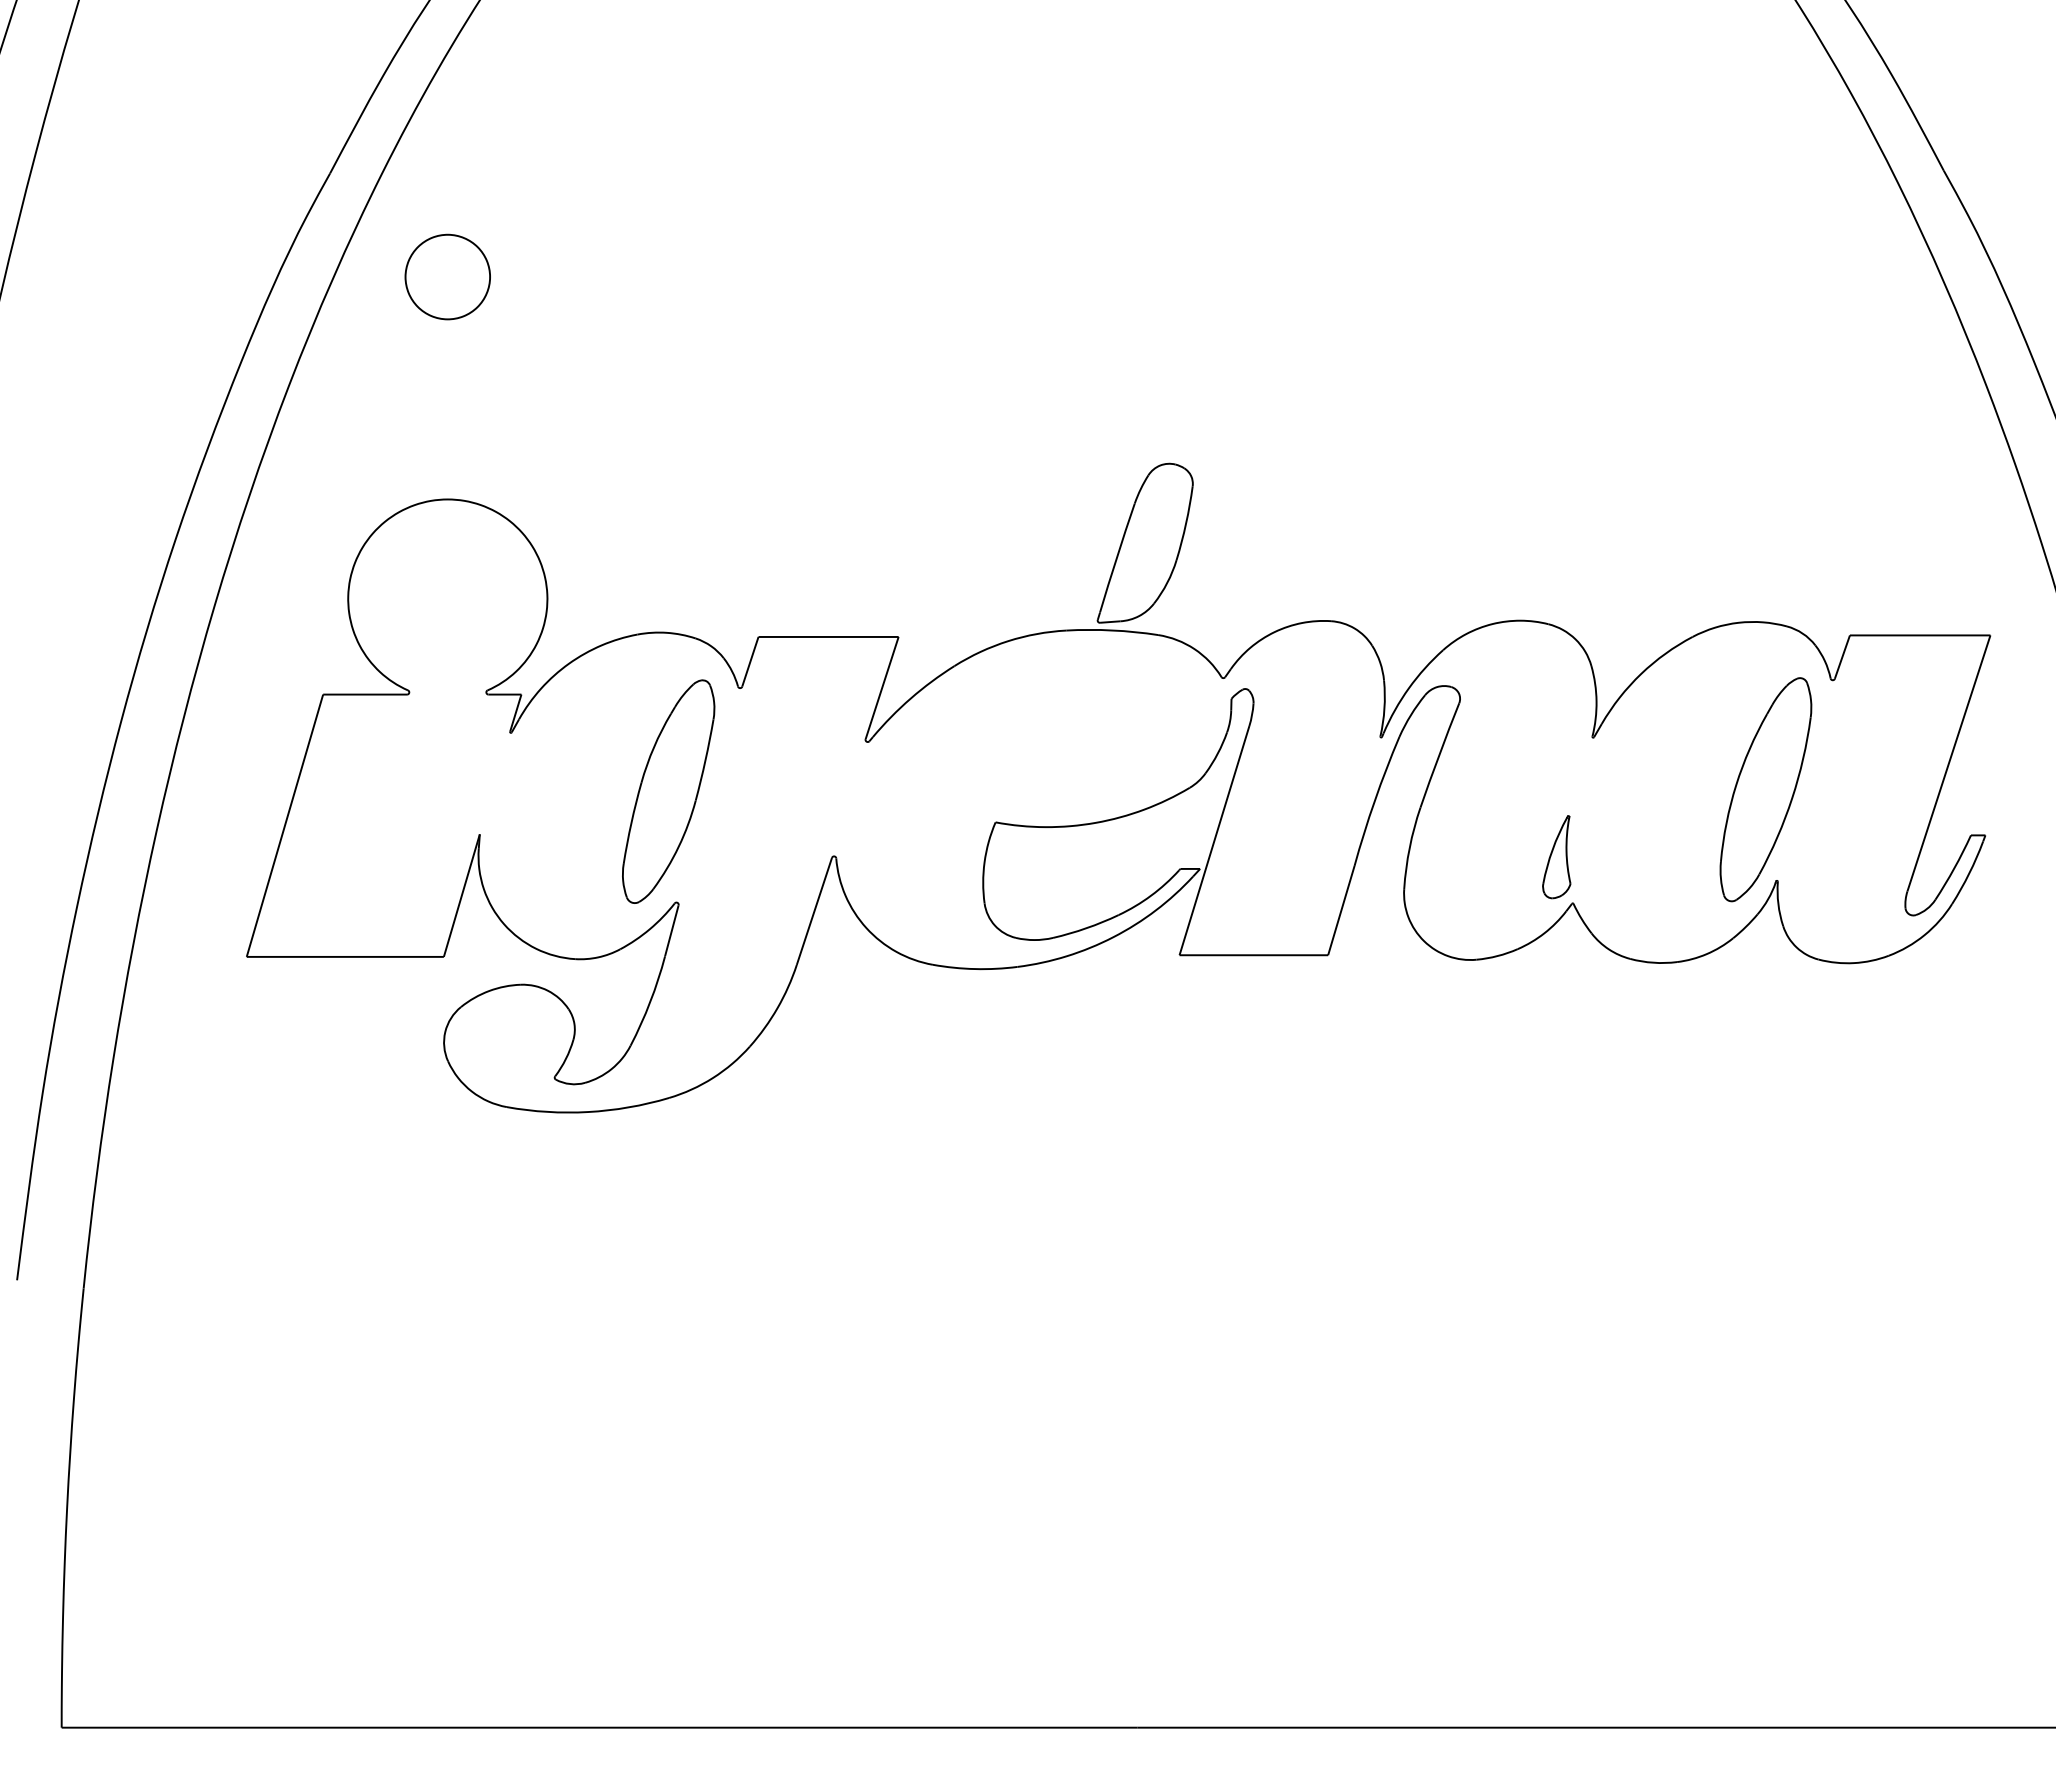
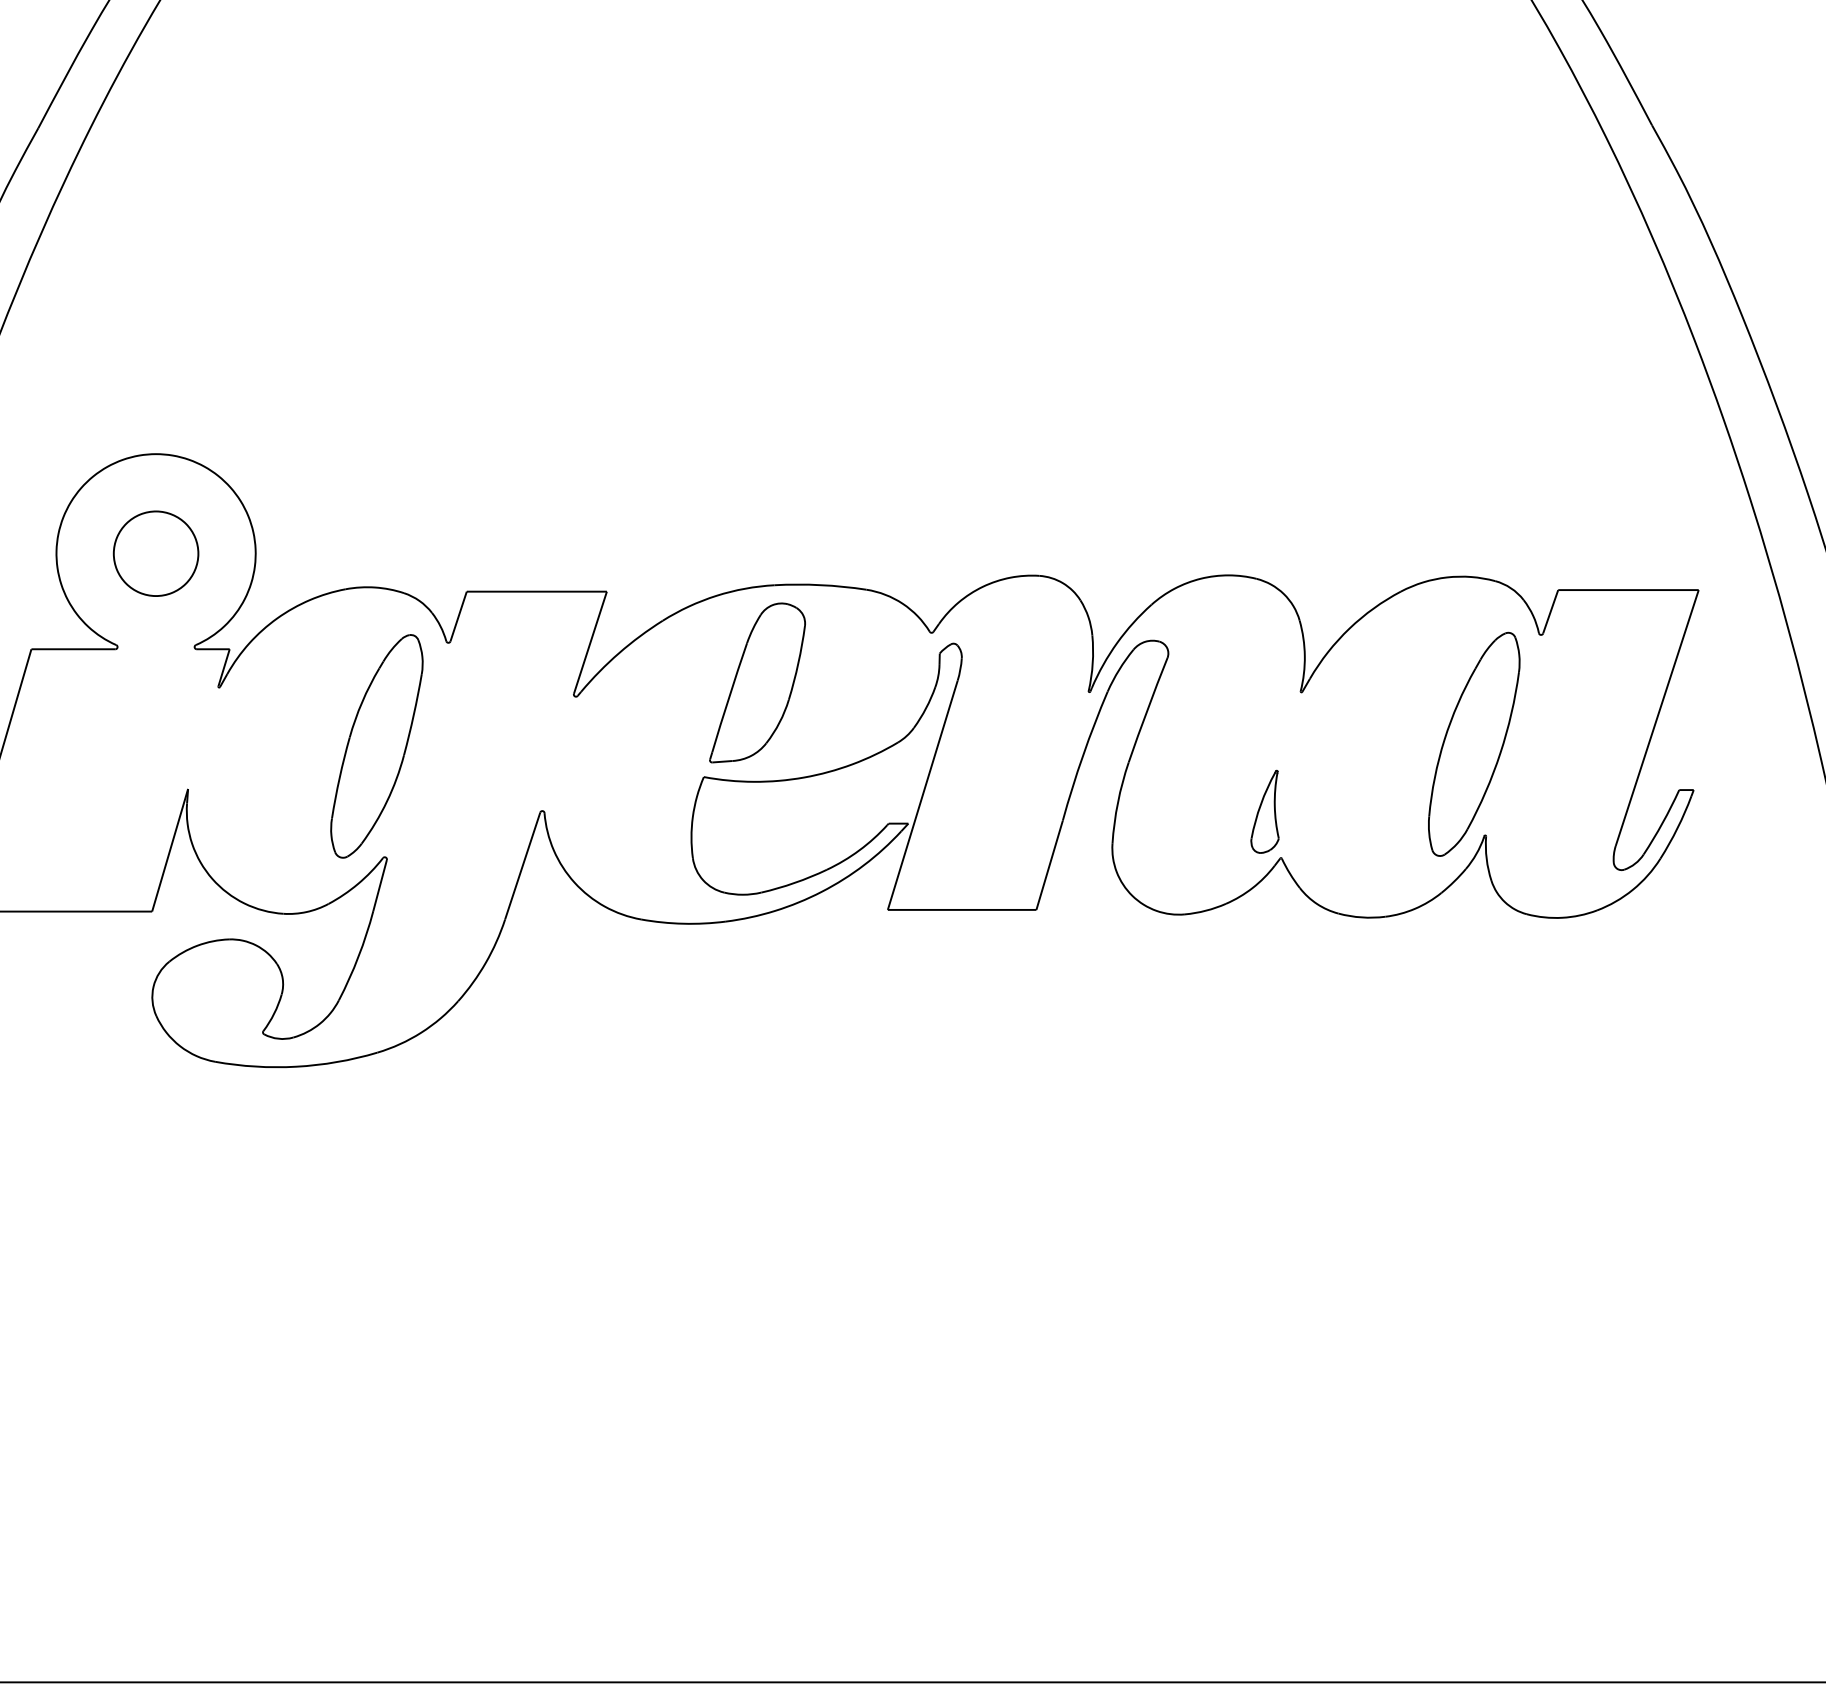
part: (447, 276) -> (155, 553), moved
part: (1144, 542) -> (756, 682), moved

